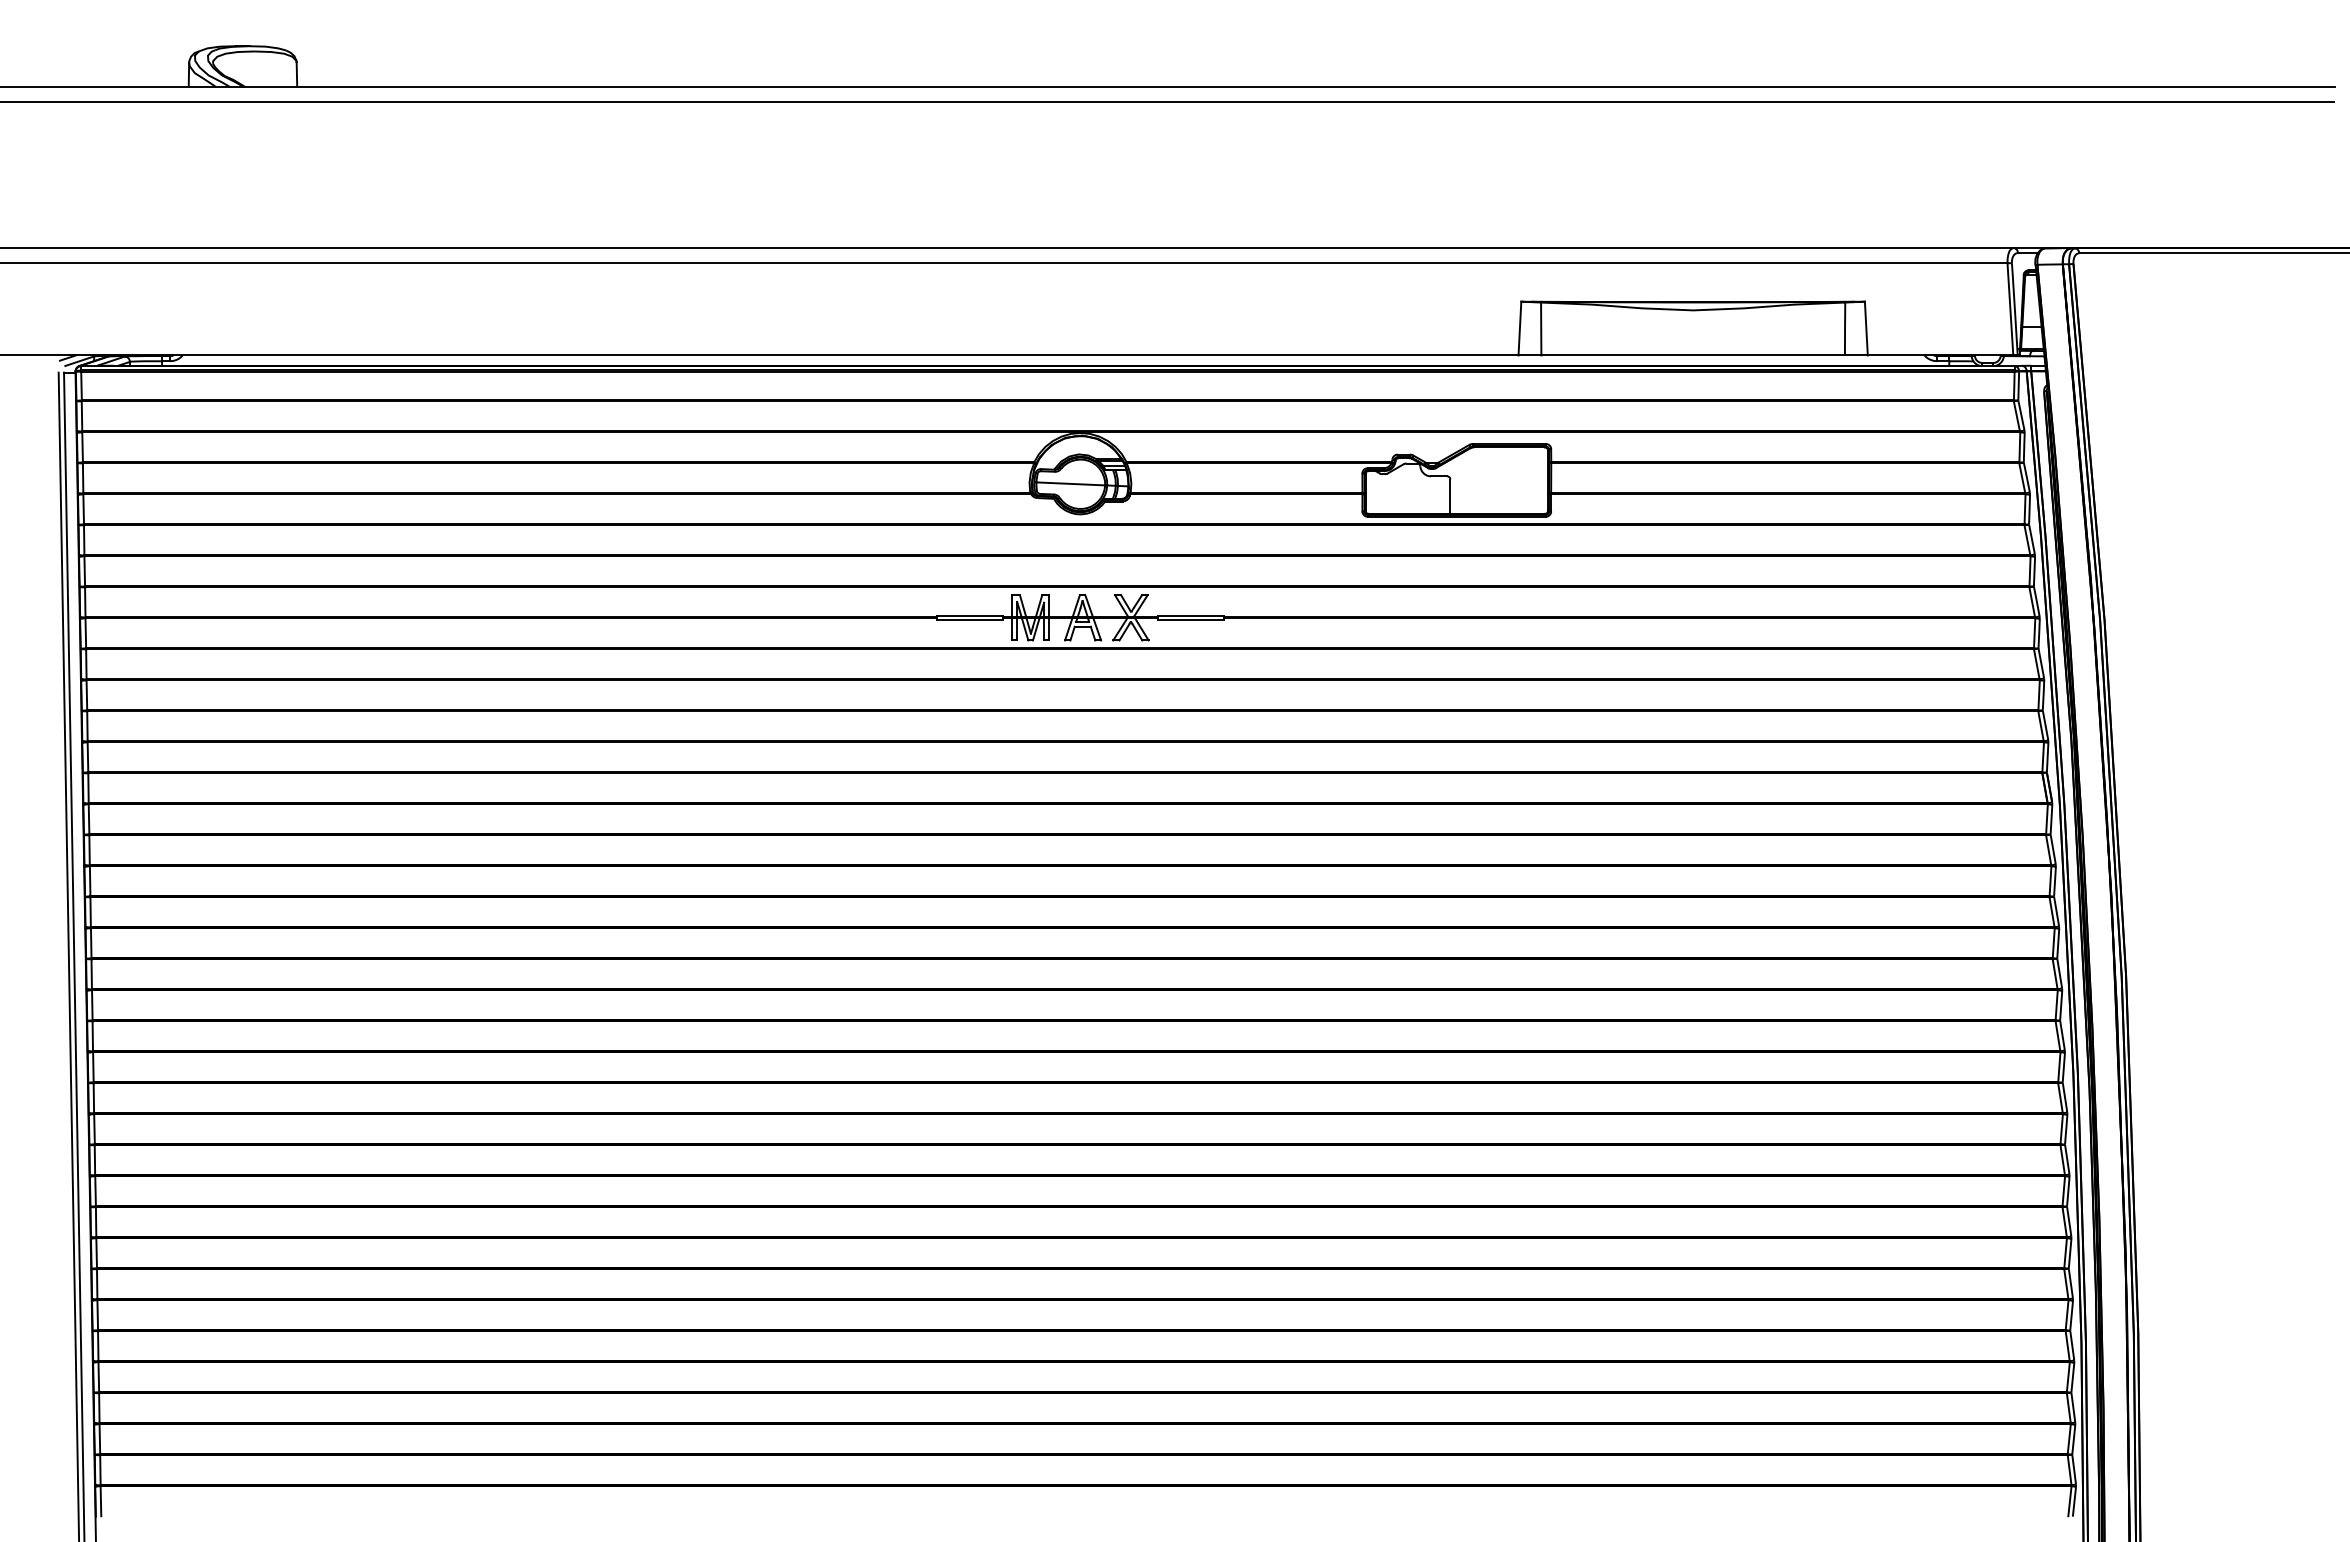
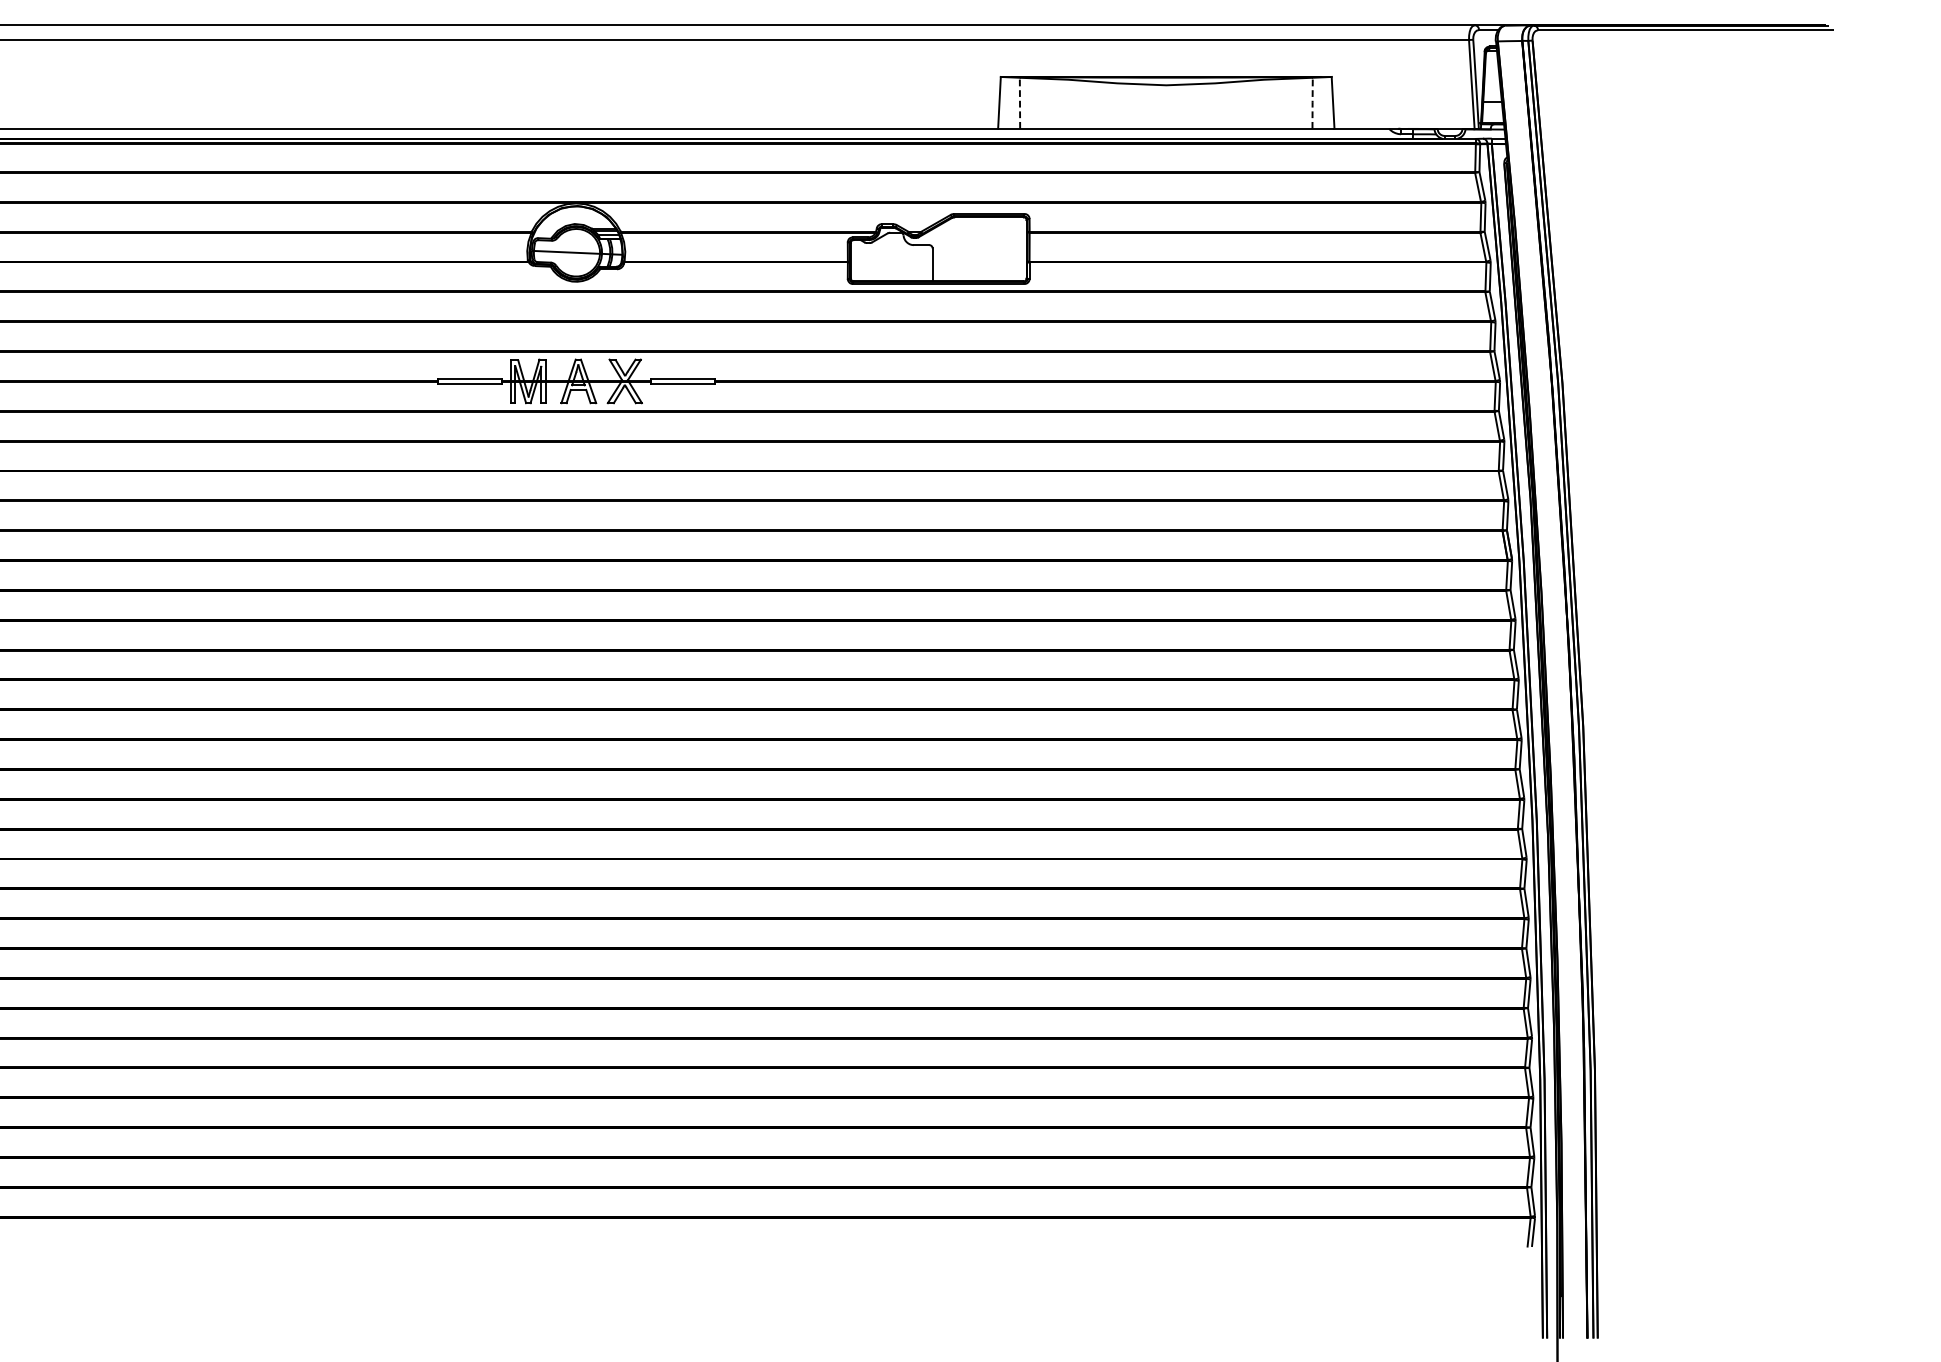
line: (1541, 328) -> (1020, 102), solid -> dashed
line: (1845, 328) -> (1313, 102), solid -> dashed

